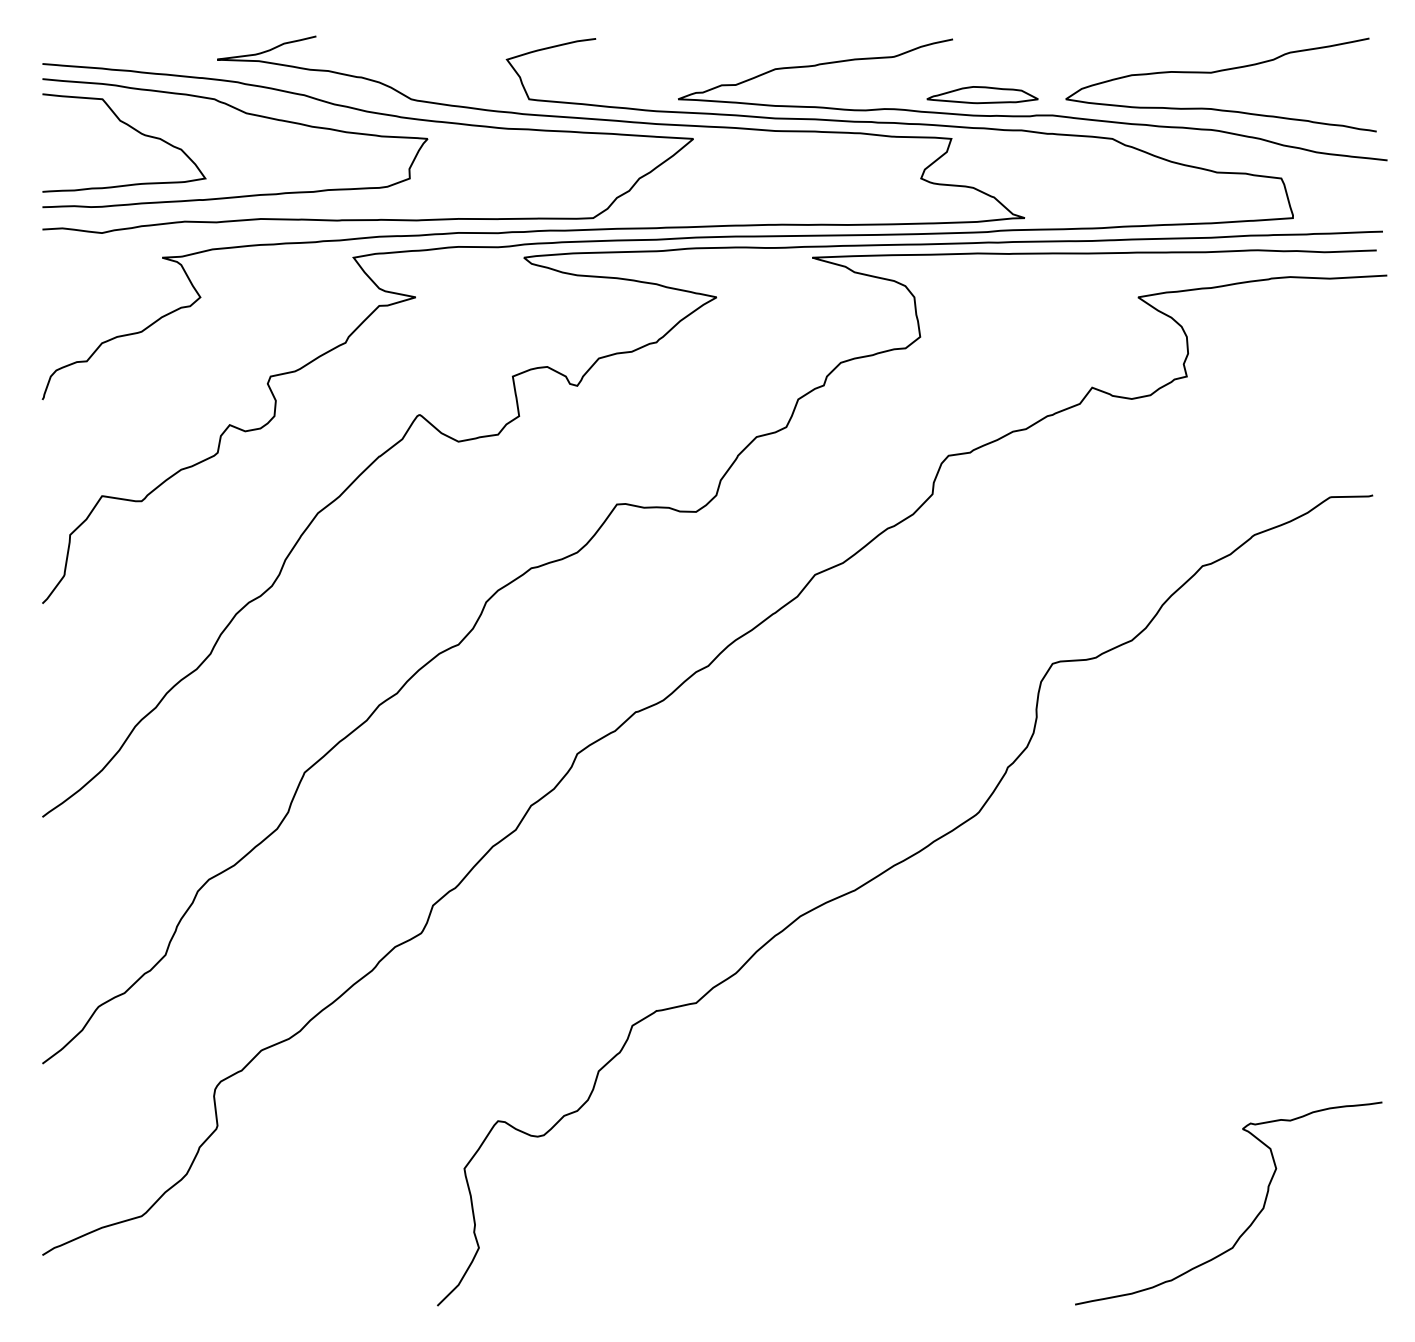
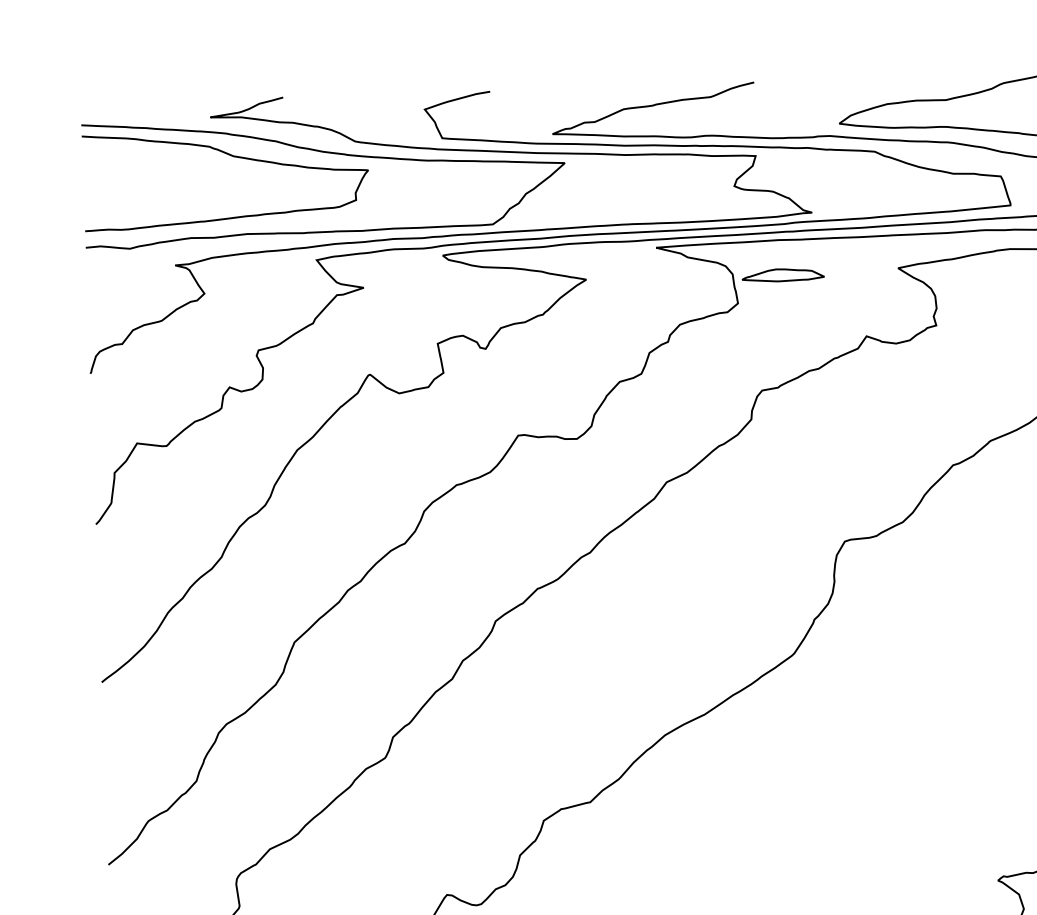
part: (982, 95) -> (783, 275), moved
curve: (134, 130) -> (151, 172), removed

